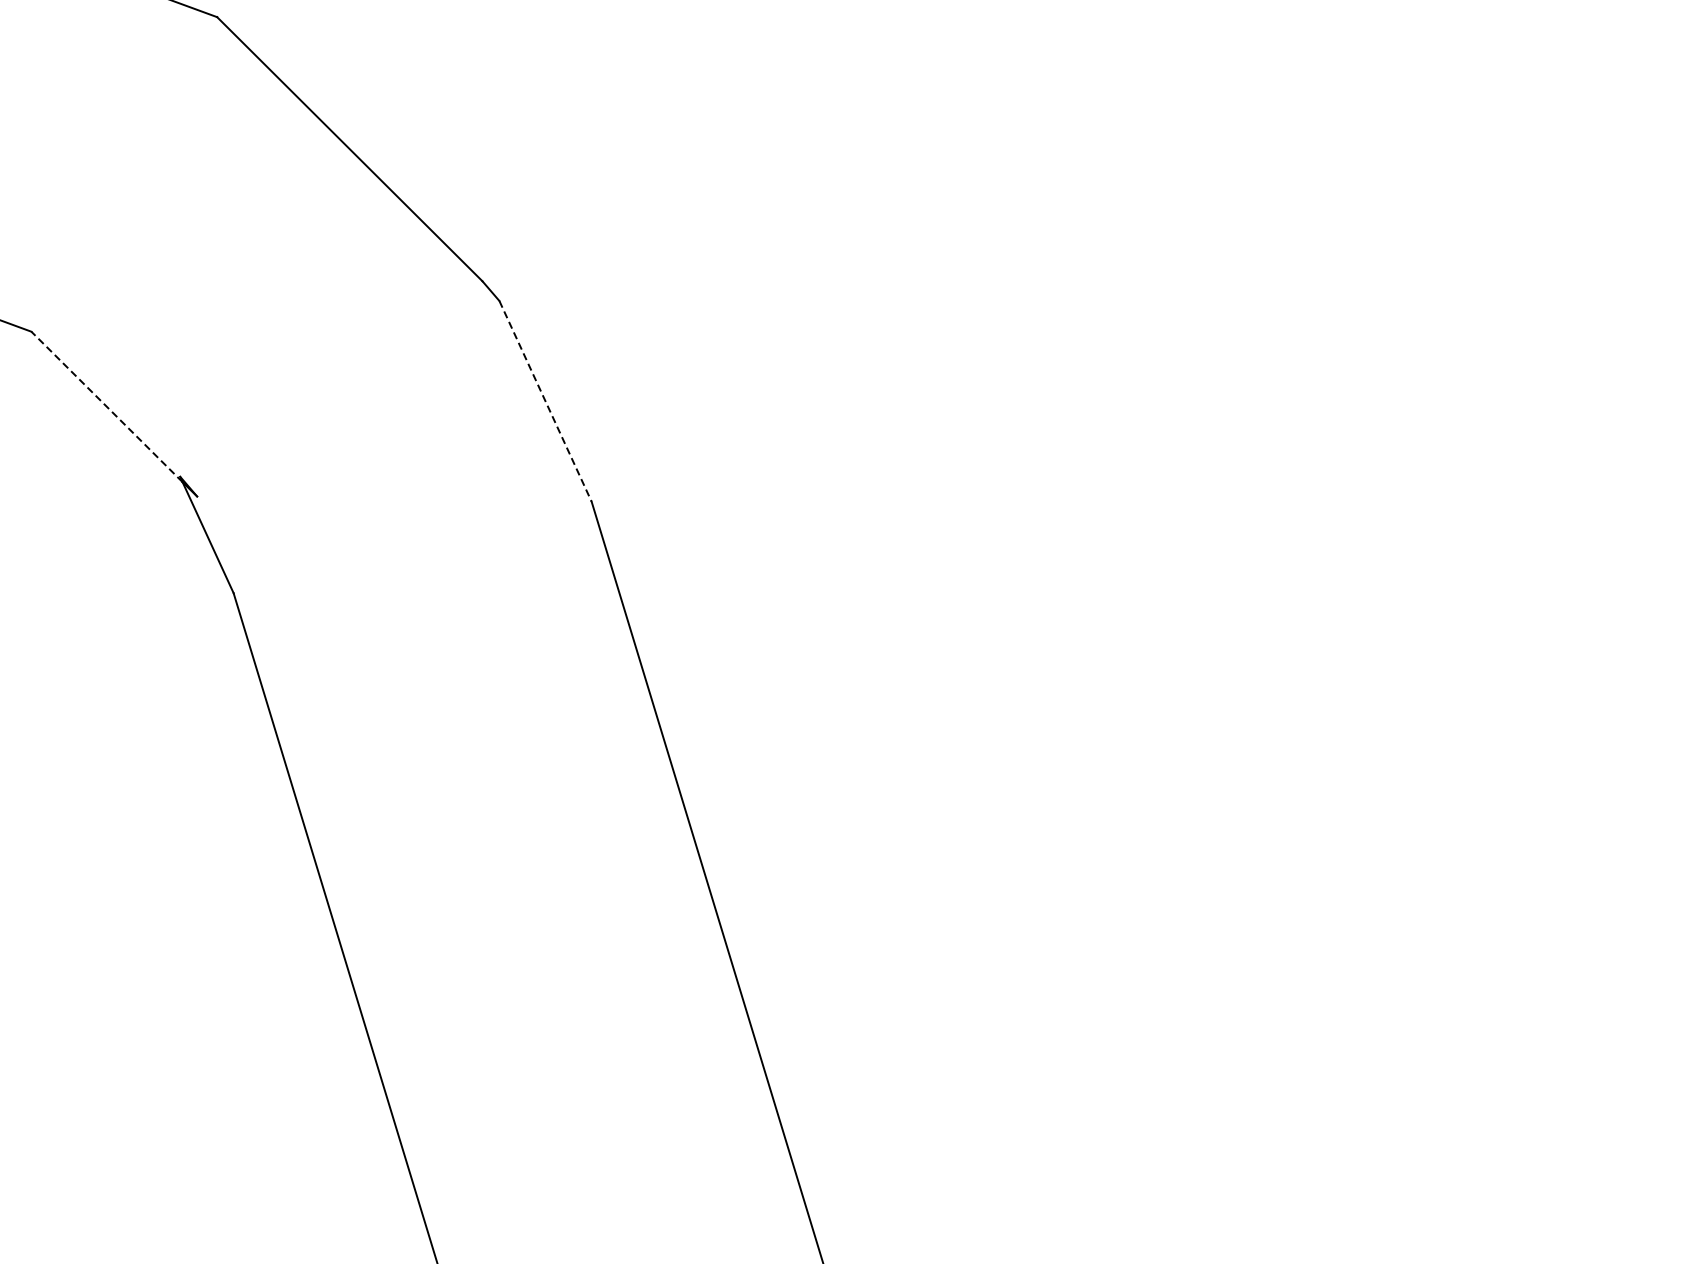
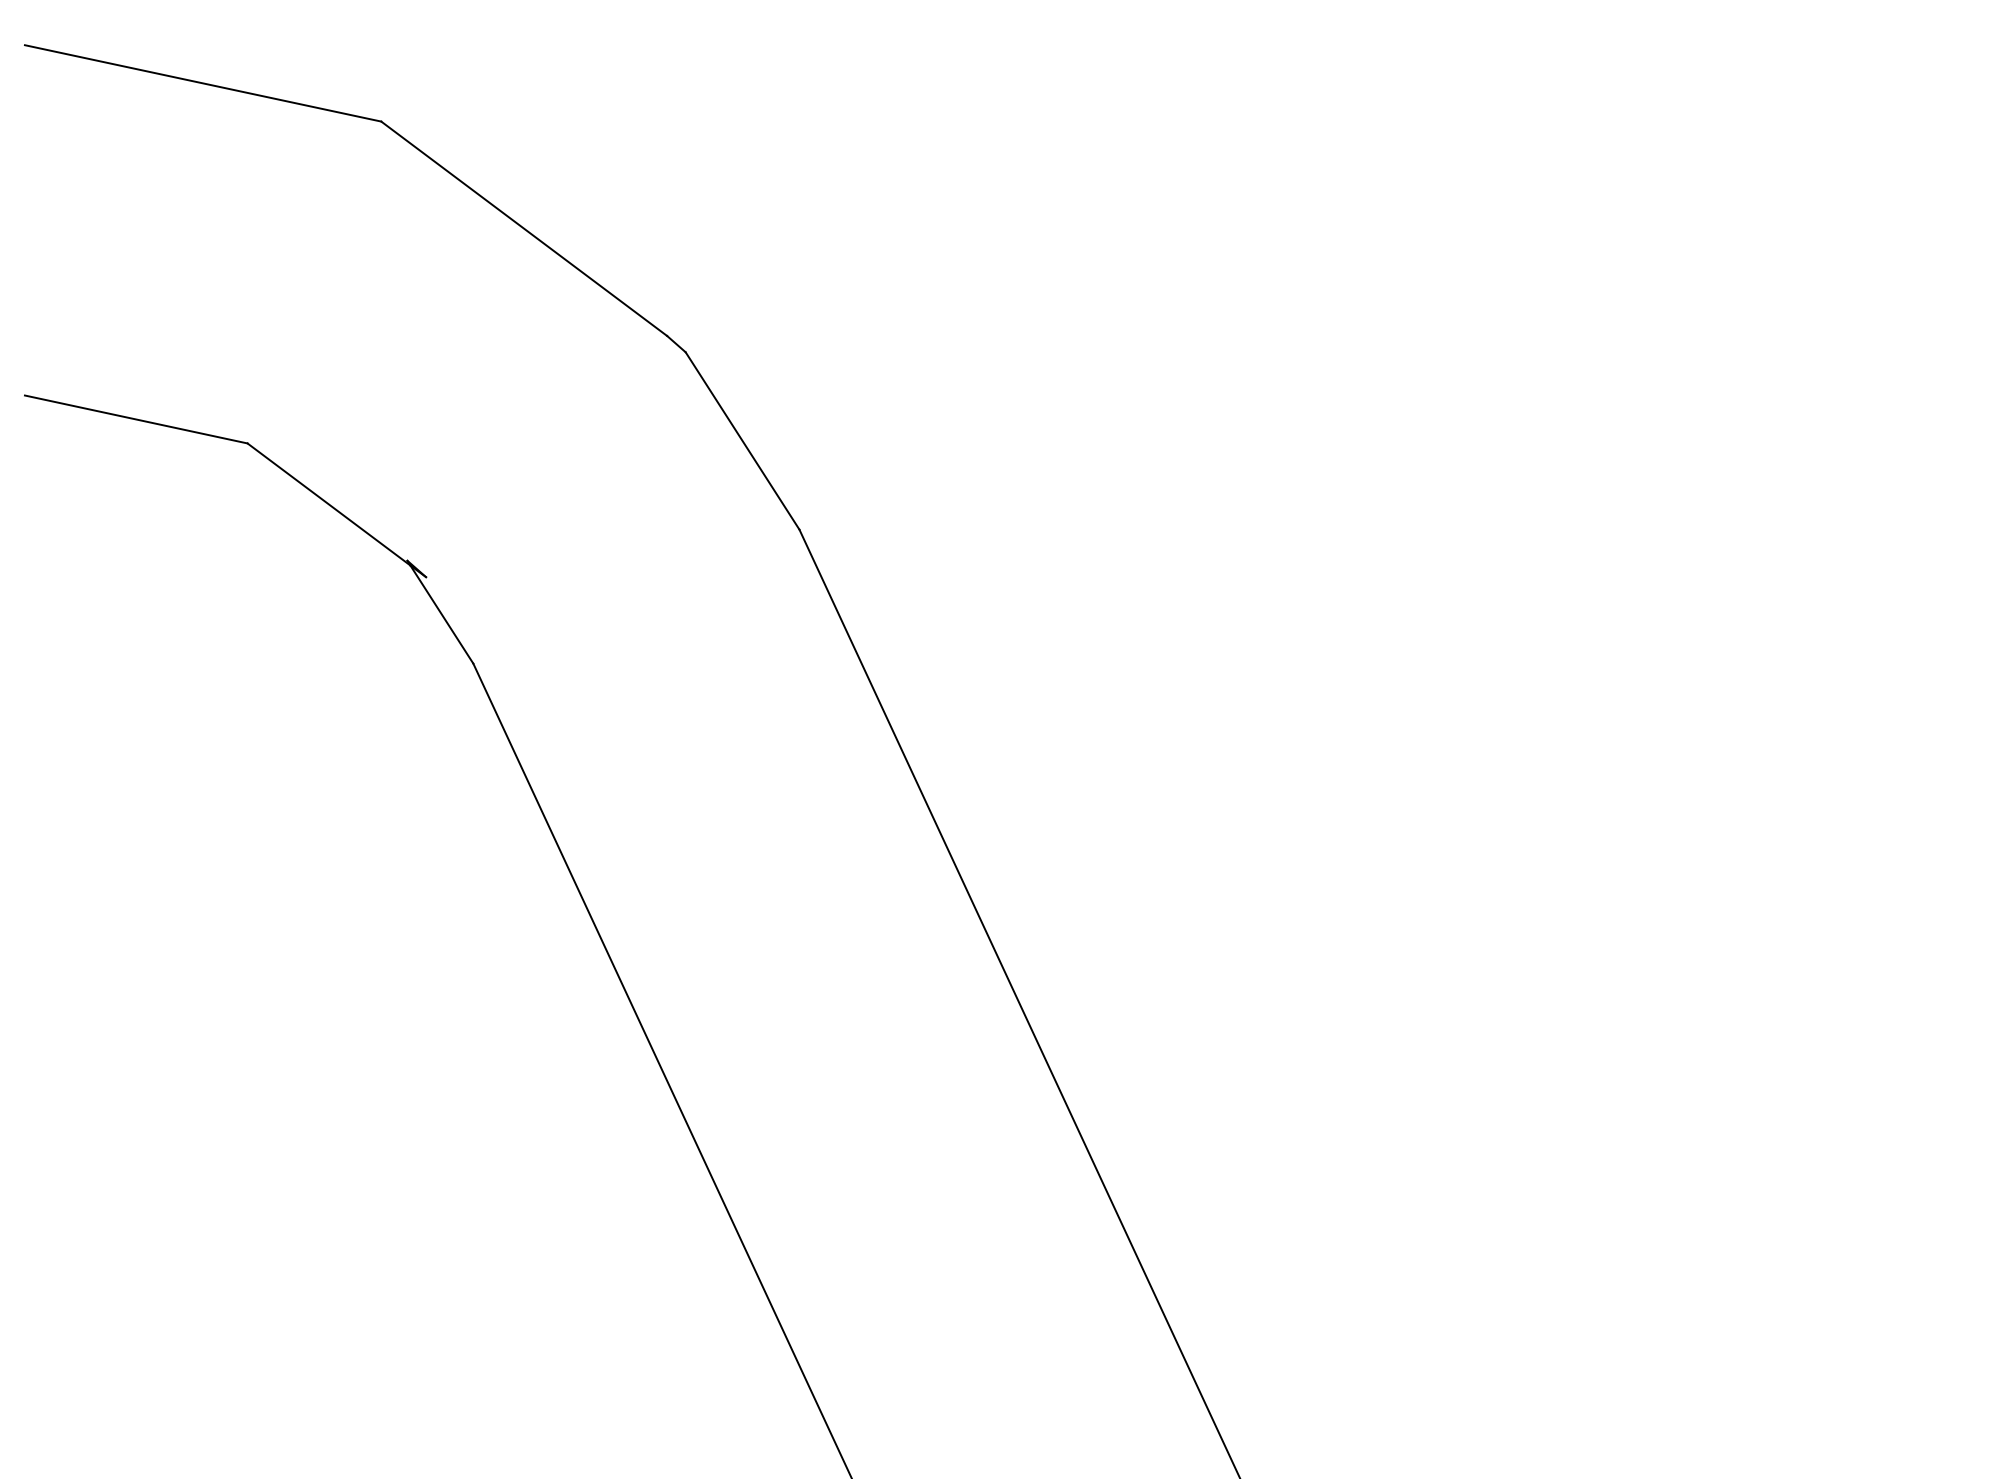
line: (545, 401) -> (742, 441), dashed -> solid
line: (106, 406) -> (328, 504), dashed -> solid

